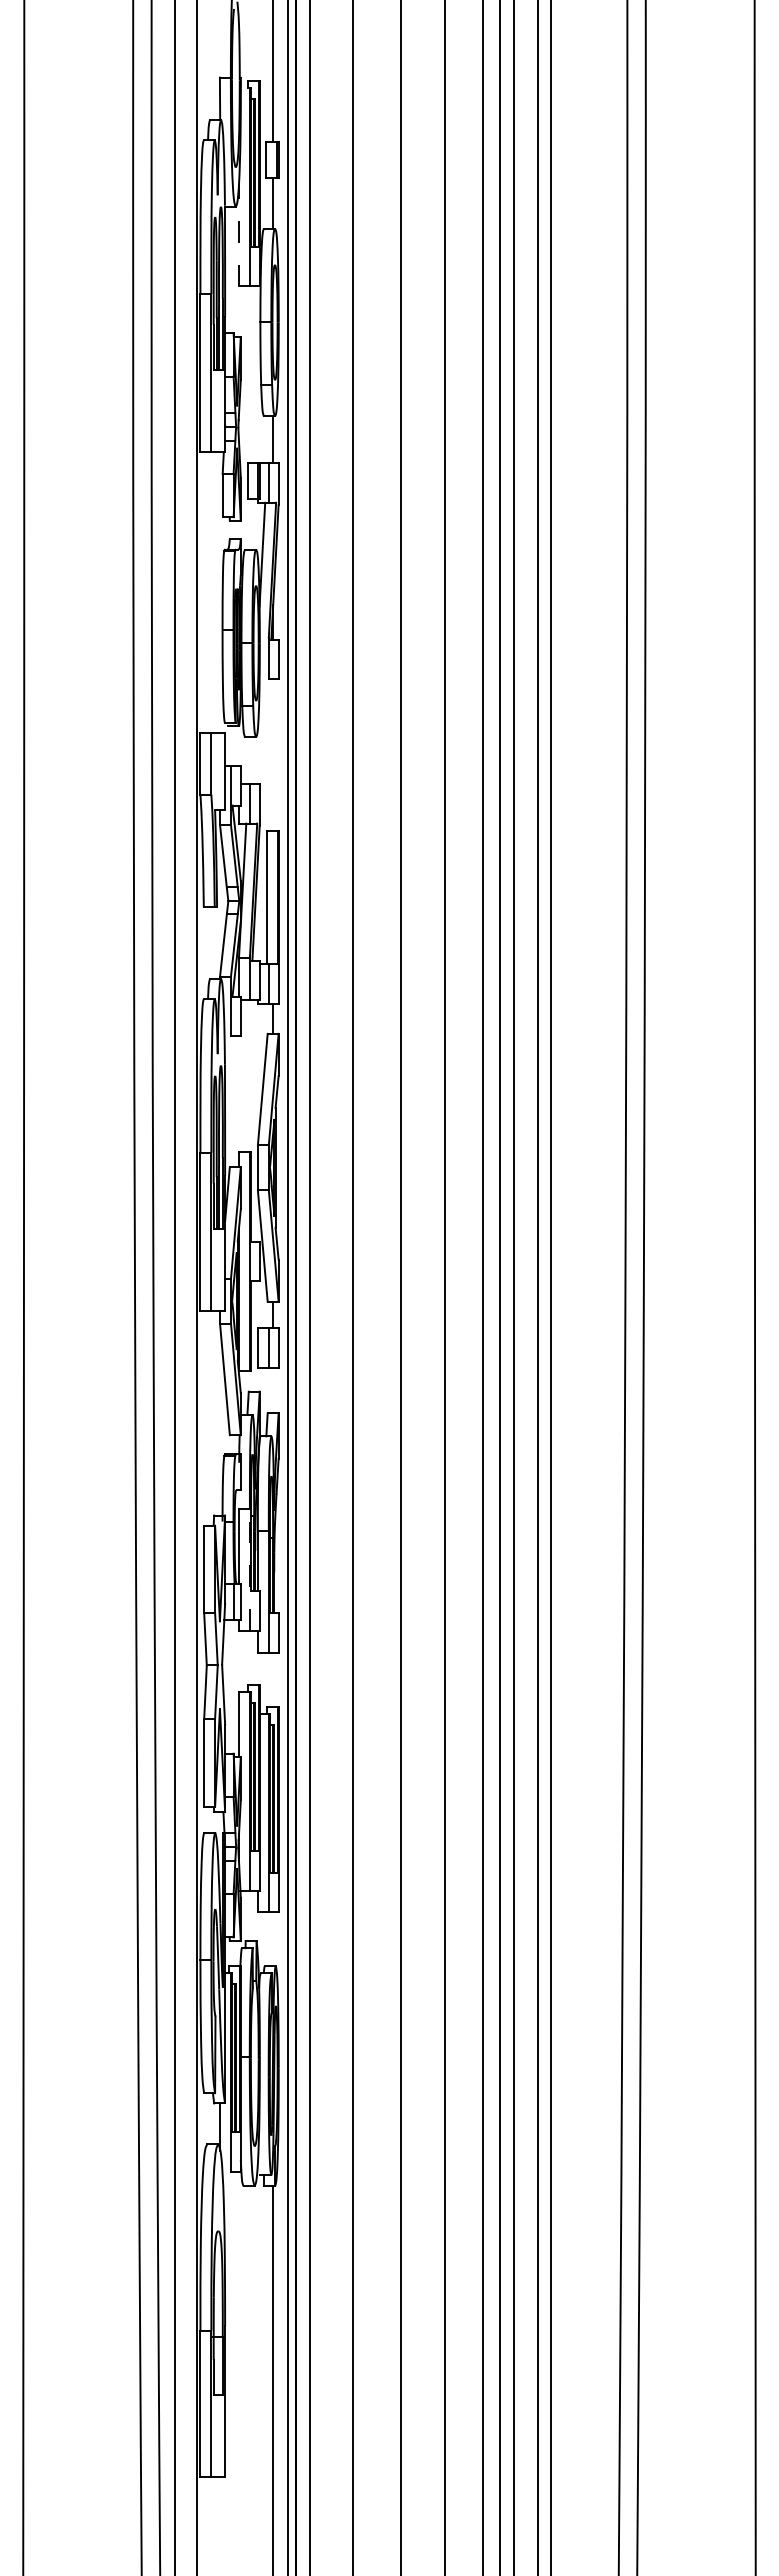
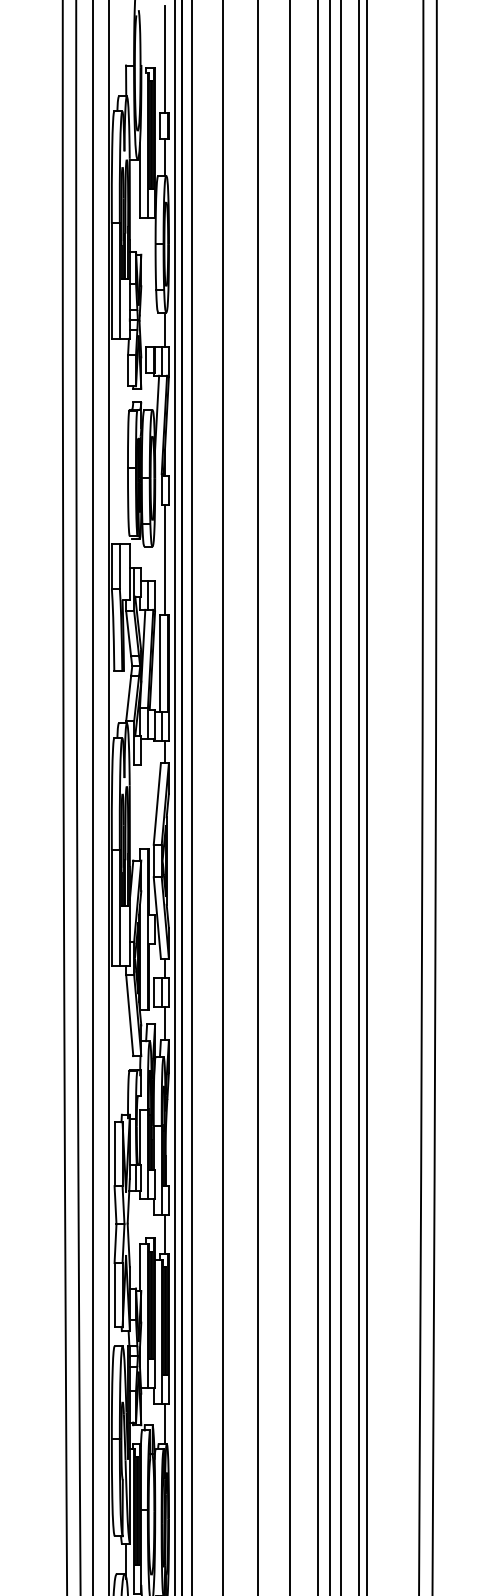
line: (238, 234) -> (139, 179), dashed -> solid
line: (273, 754) -> (165, 559), added
line: (273, 1390) -> (165, 1023), added
line: (249, 1570) -> (147, 1154), dashed -> solid
line: (273, 1679) -> (165, 1234), added
line: (273, 1939) -> (165, 1424), added

